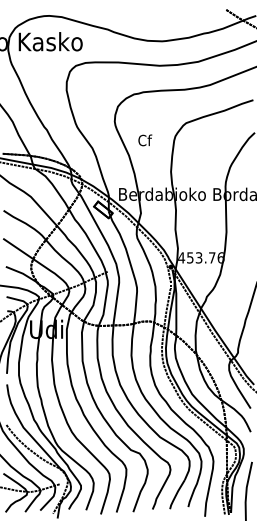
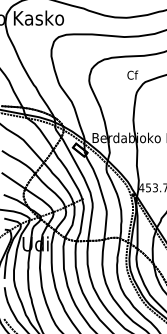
text: (145, 140) -> (132, 75), moved

